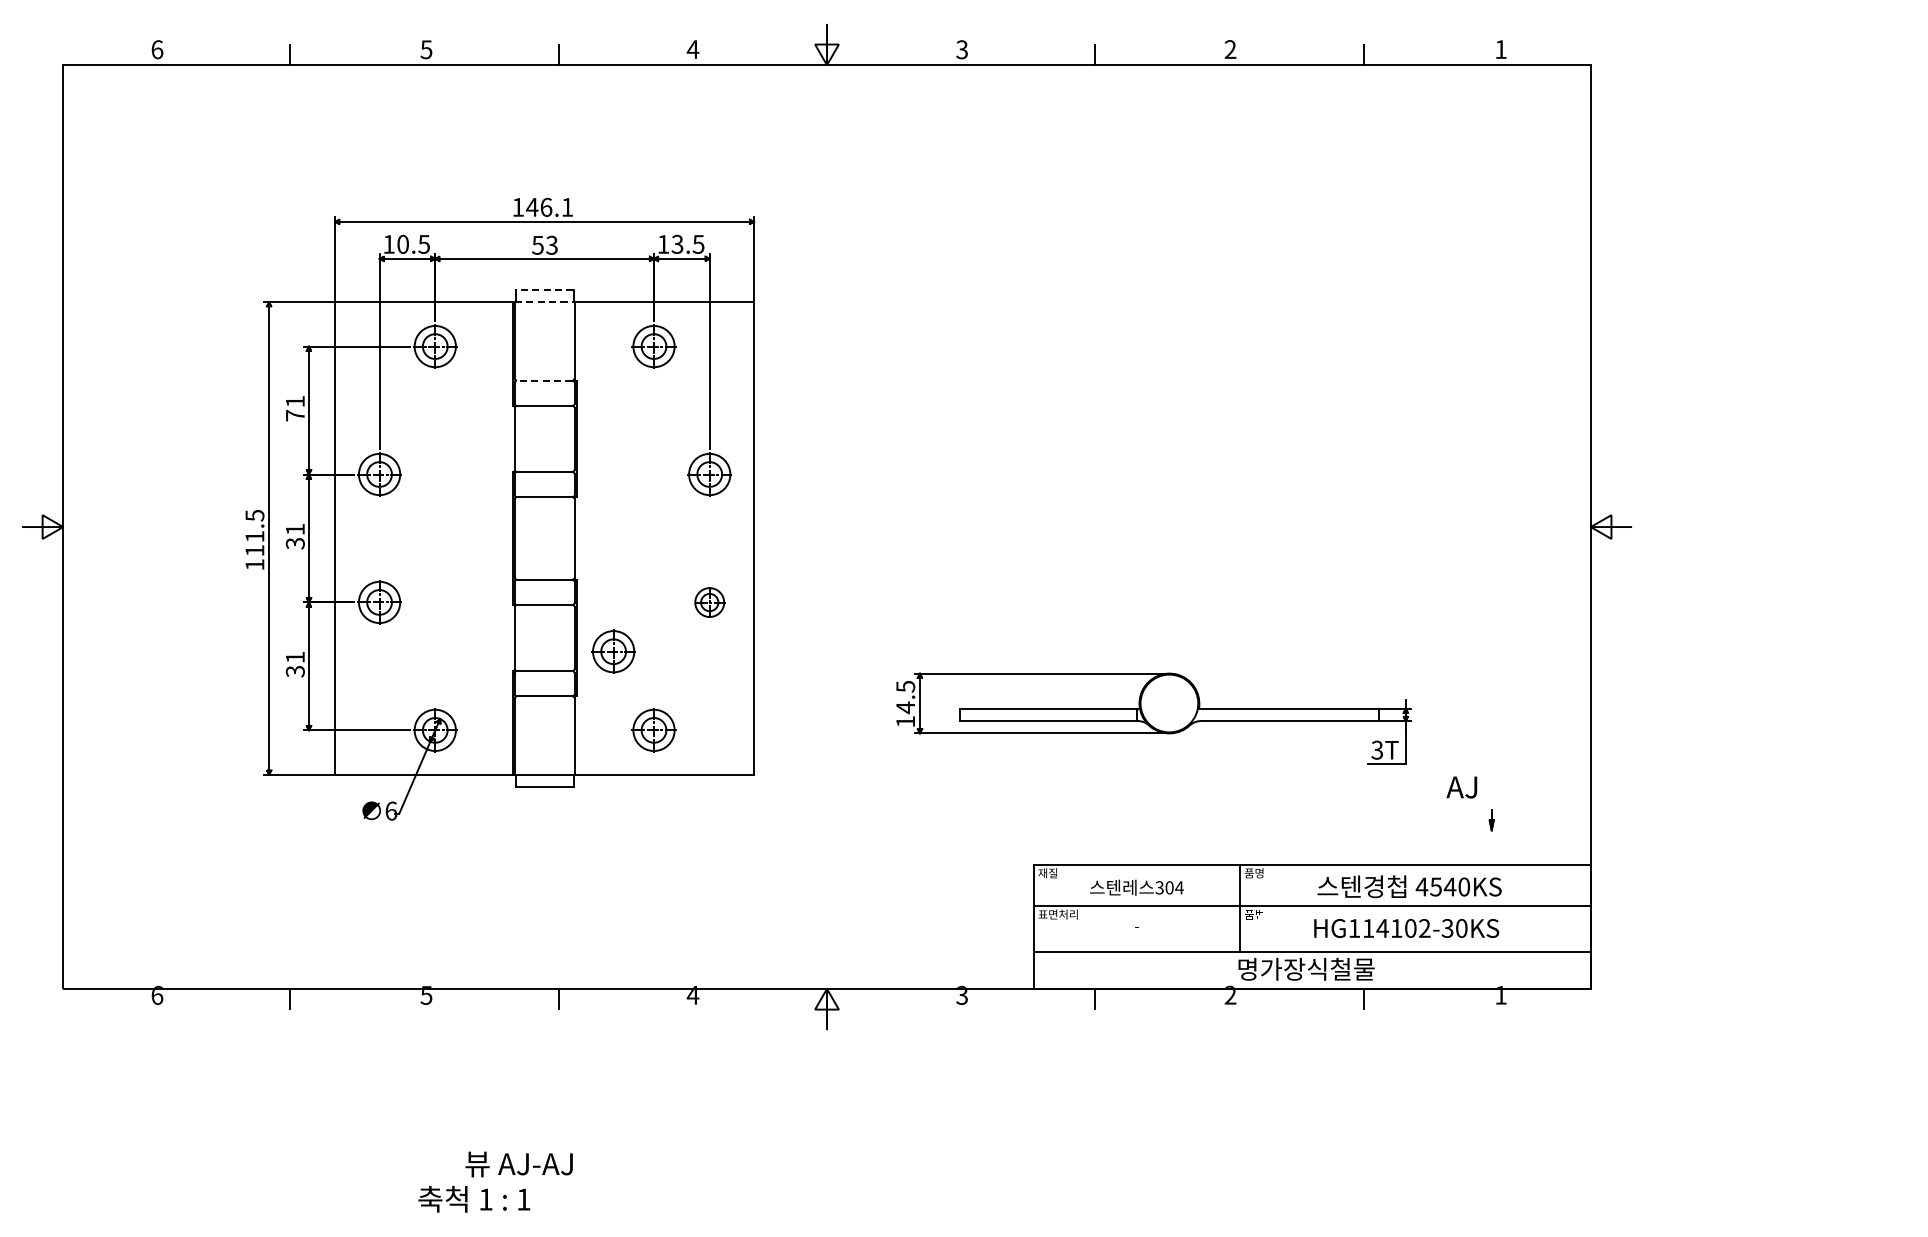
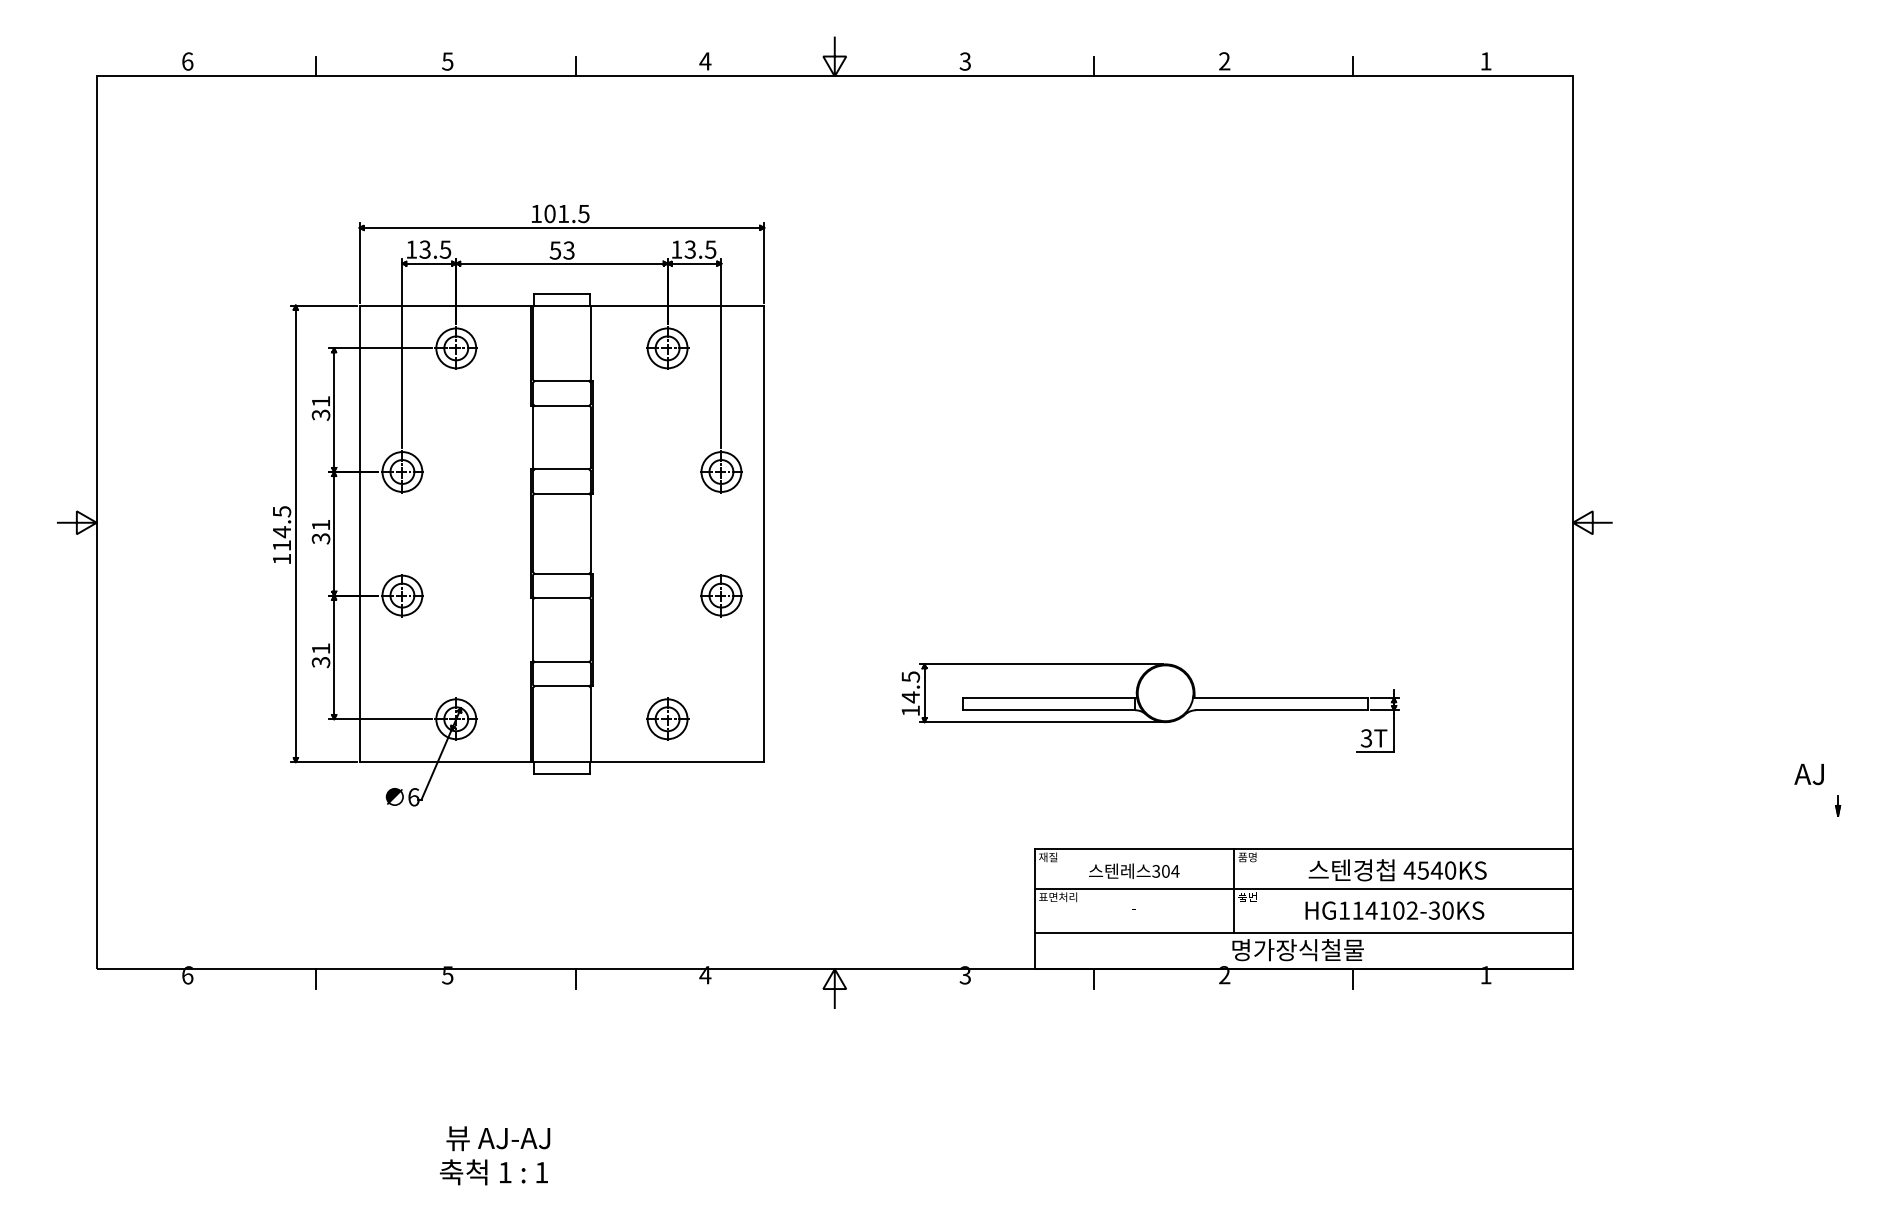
text: (549, 206) -> (566, 213), 146.1 -> 101.5
text: (402, 244) -> (424, 249), 10.5 -> 13.5
line: (544, 289) -> (561, 293), dashed -> solid
line: (544, 302) -> (561, 305), dashed -> solid
line: (544, 380) -> (561, 381), dashed -> solid
text: (294, 414) -> (320, 414), 71 -> 31
text: (254, 537) -> (281, 532), 111.5 -> 114.5
part: (709, 602) -> (721, 595), size x1.43
part: (613, 650) -> (628, 642), removed
part: (1470, 803) -> (1817, 789), moved
text: (519, 1164) -> (498, 1138), moved

